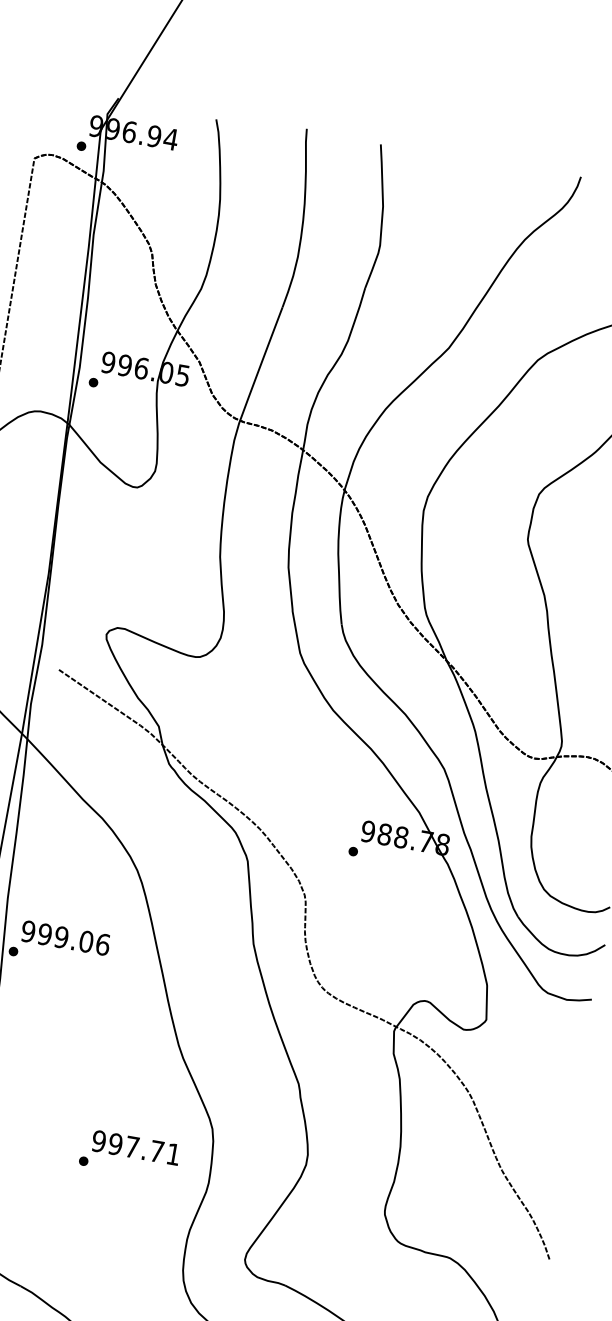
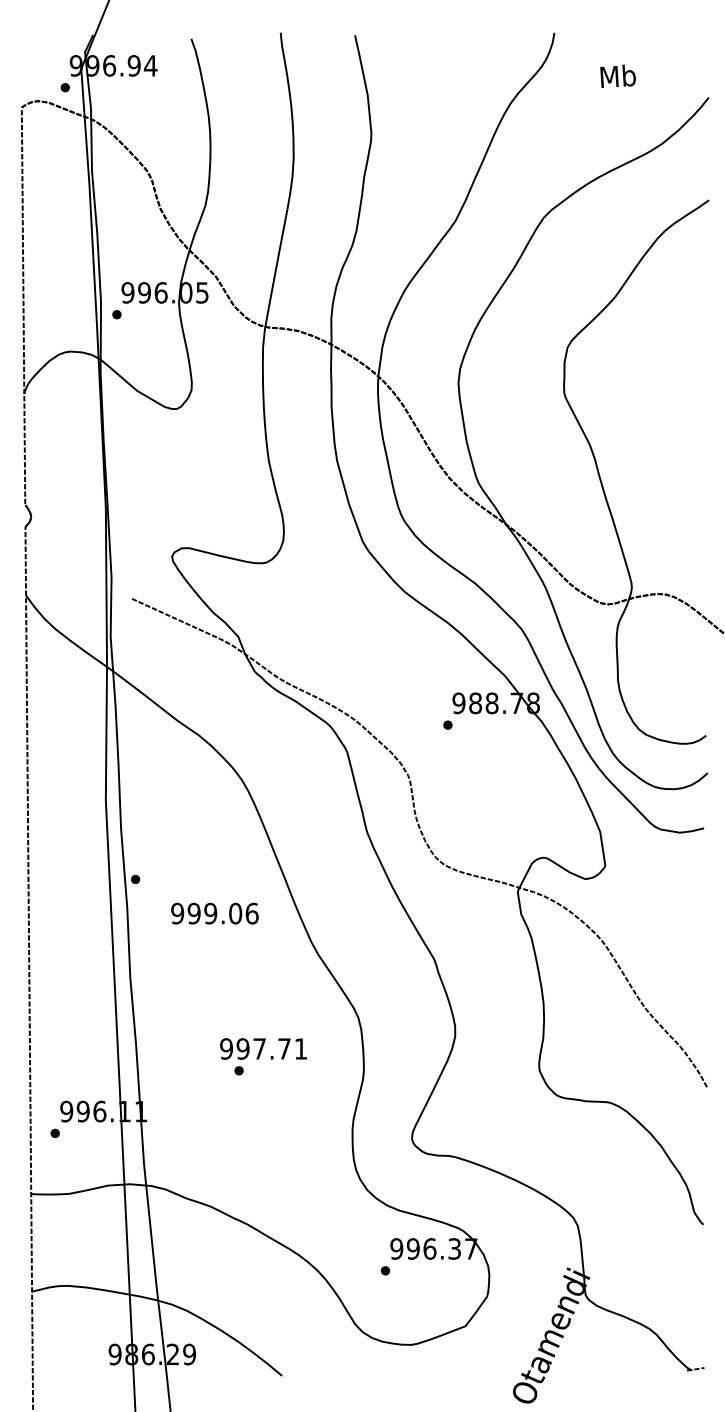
text: (65, 937) -> (214, 913), moved
text: (136, 1147) -> (263, 1048), moved

